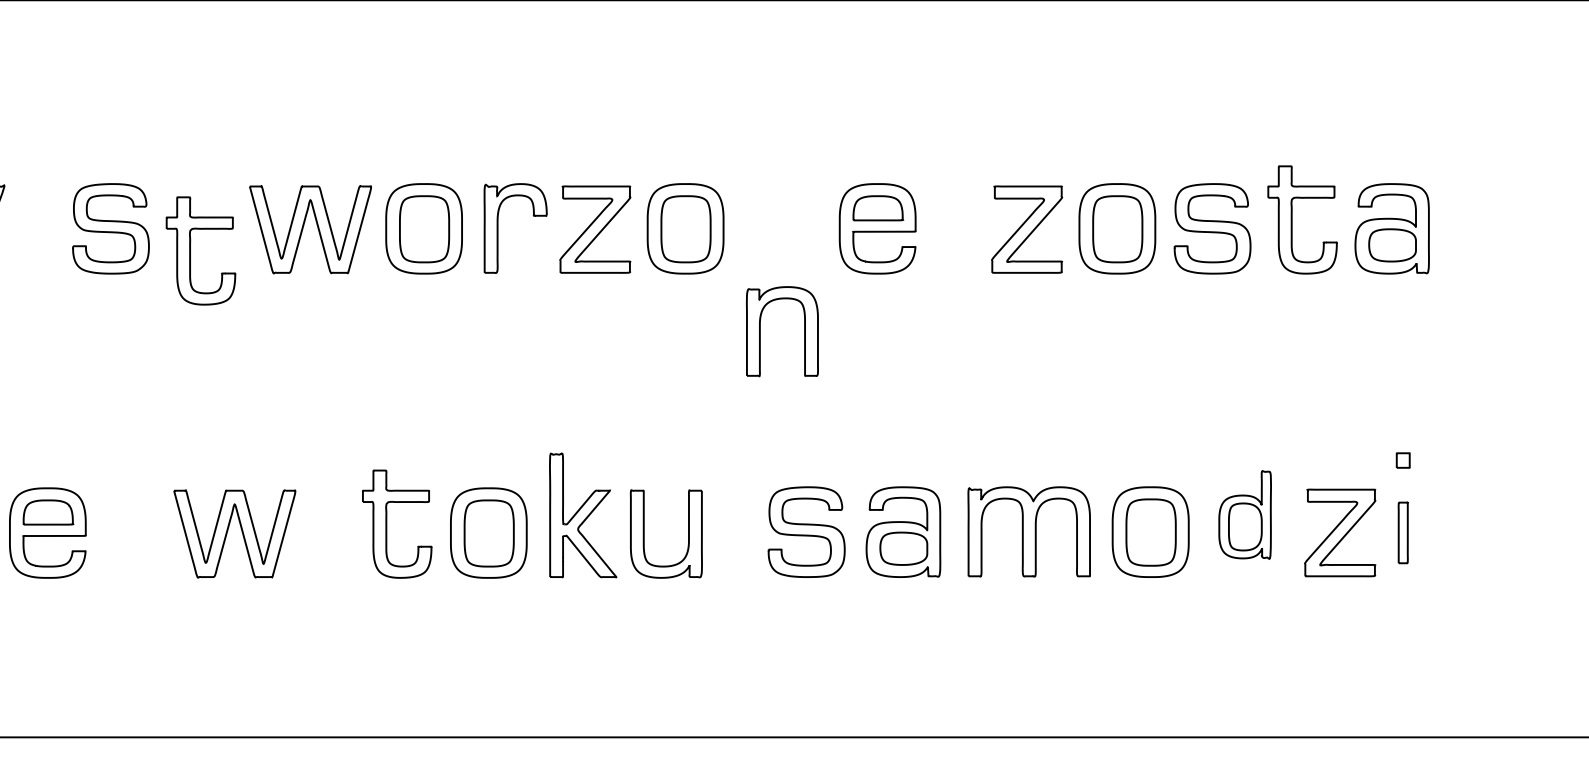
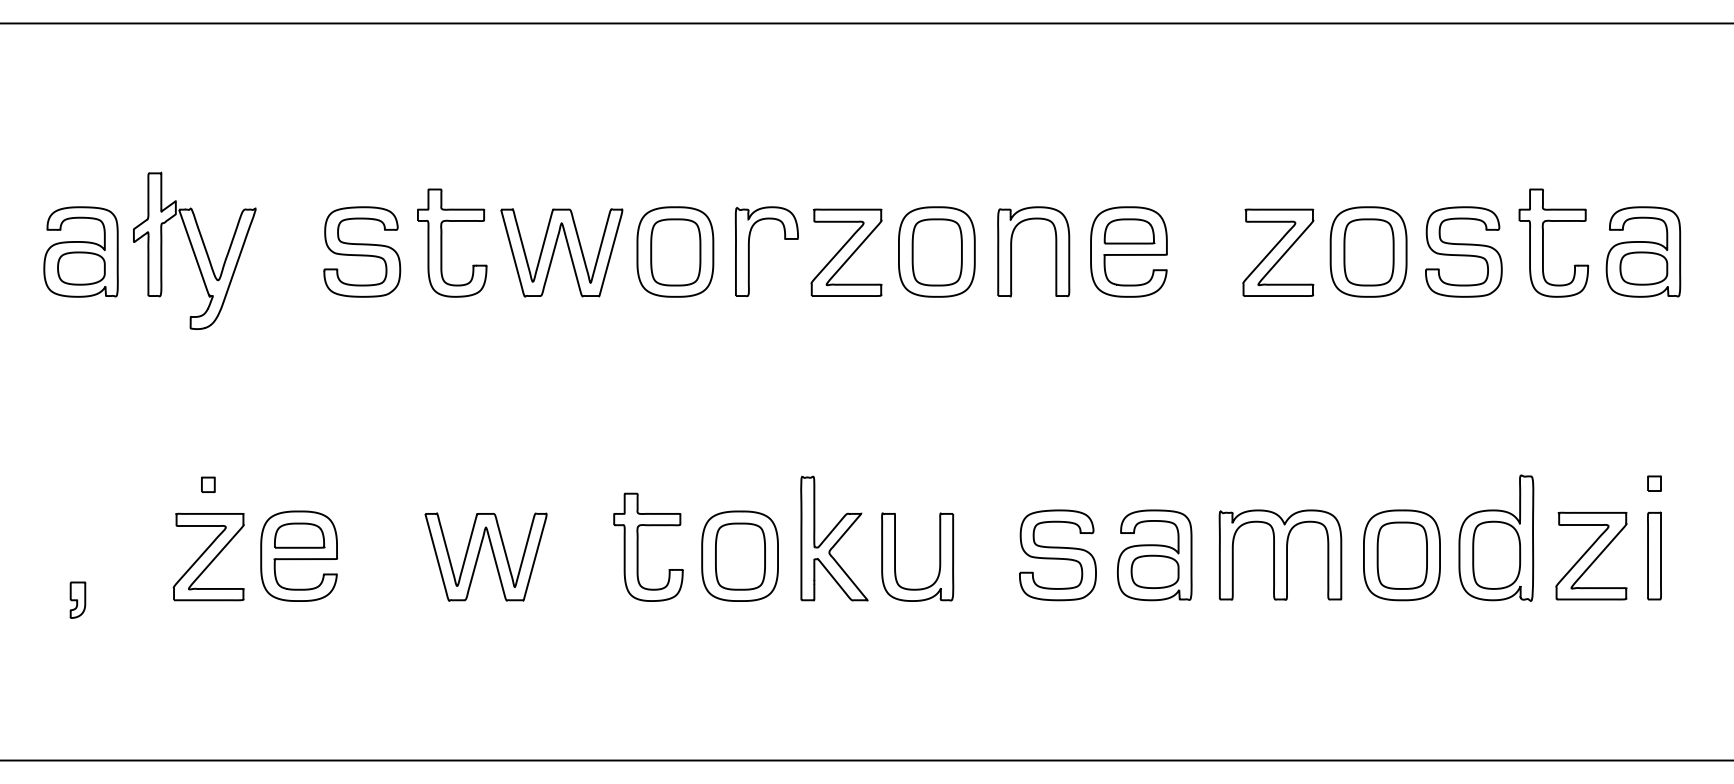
part: (191, 250) -> (442, 242), moved
part: (760, 331) -> (1011, 251), moved
part: (1245, 514) -> (1496, 537), size x1.43
part: (1403, 532) -> (1654, 555), size x1.43

